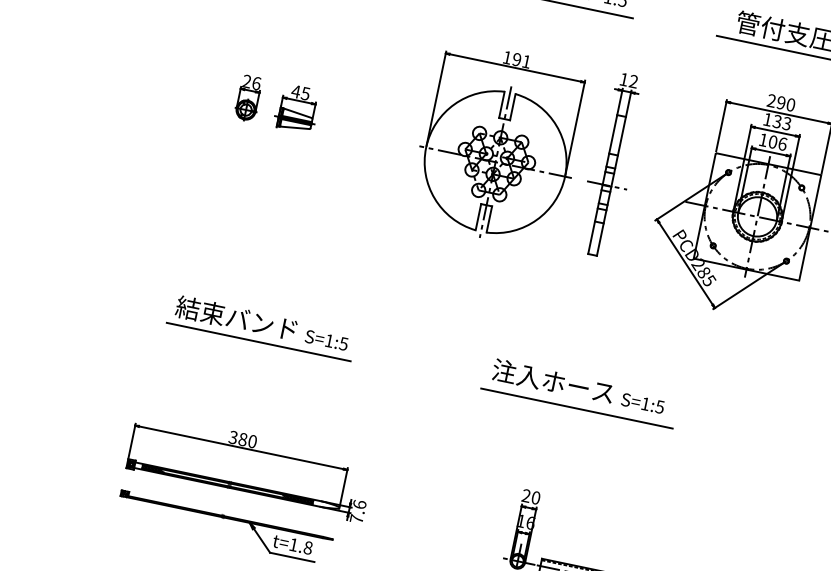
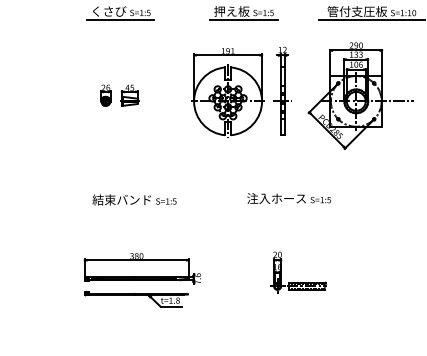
line: (258, 341) -> (134, 208), removed
line: (577, 407) -> (290, 208), removed

